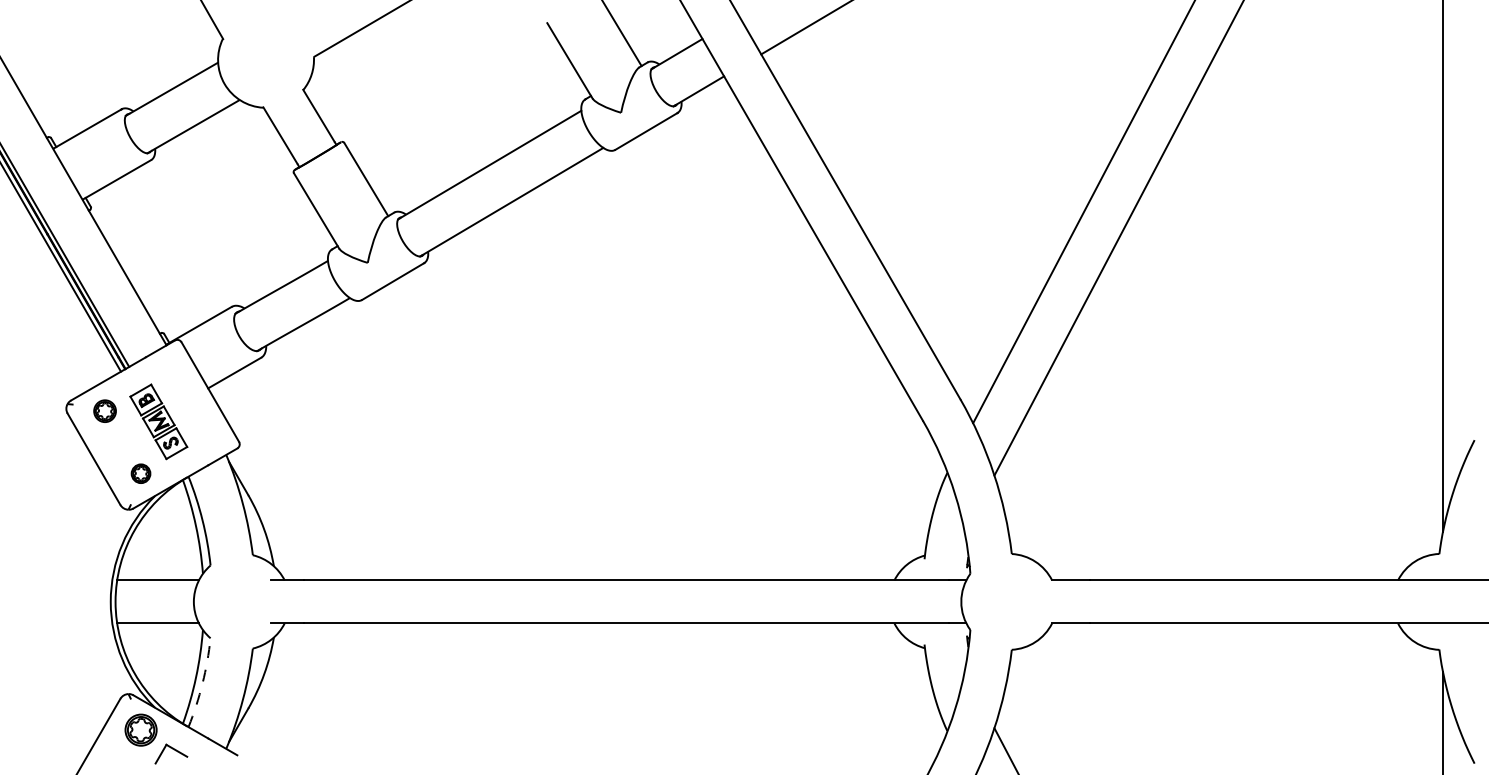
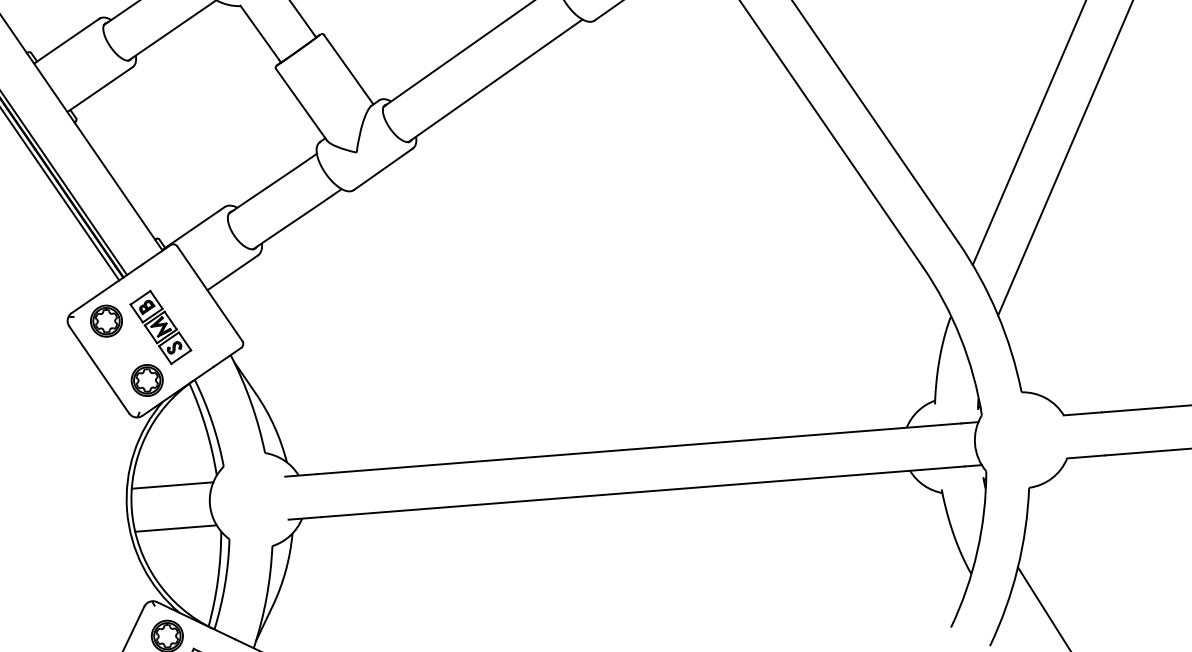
part: (104, 410) -> (105, 320), size x1.43
part: (140, 473) -> (146, 380), size x1.67
arc: (202, 683) -> (224, 584), dashed -> solid

